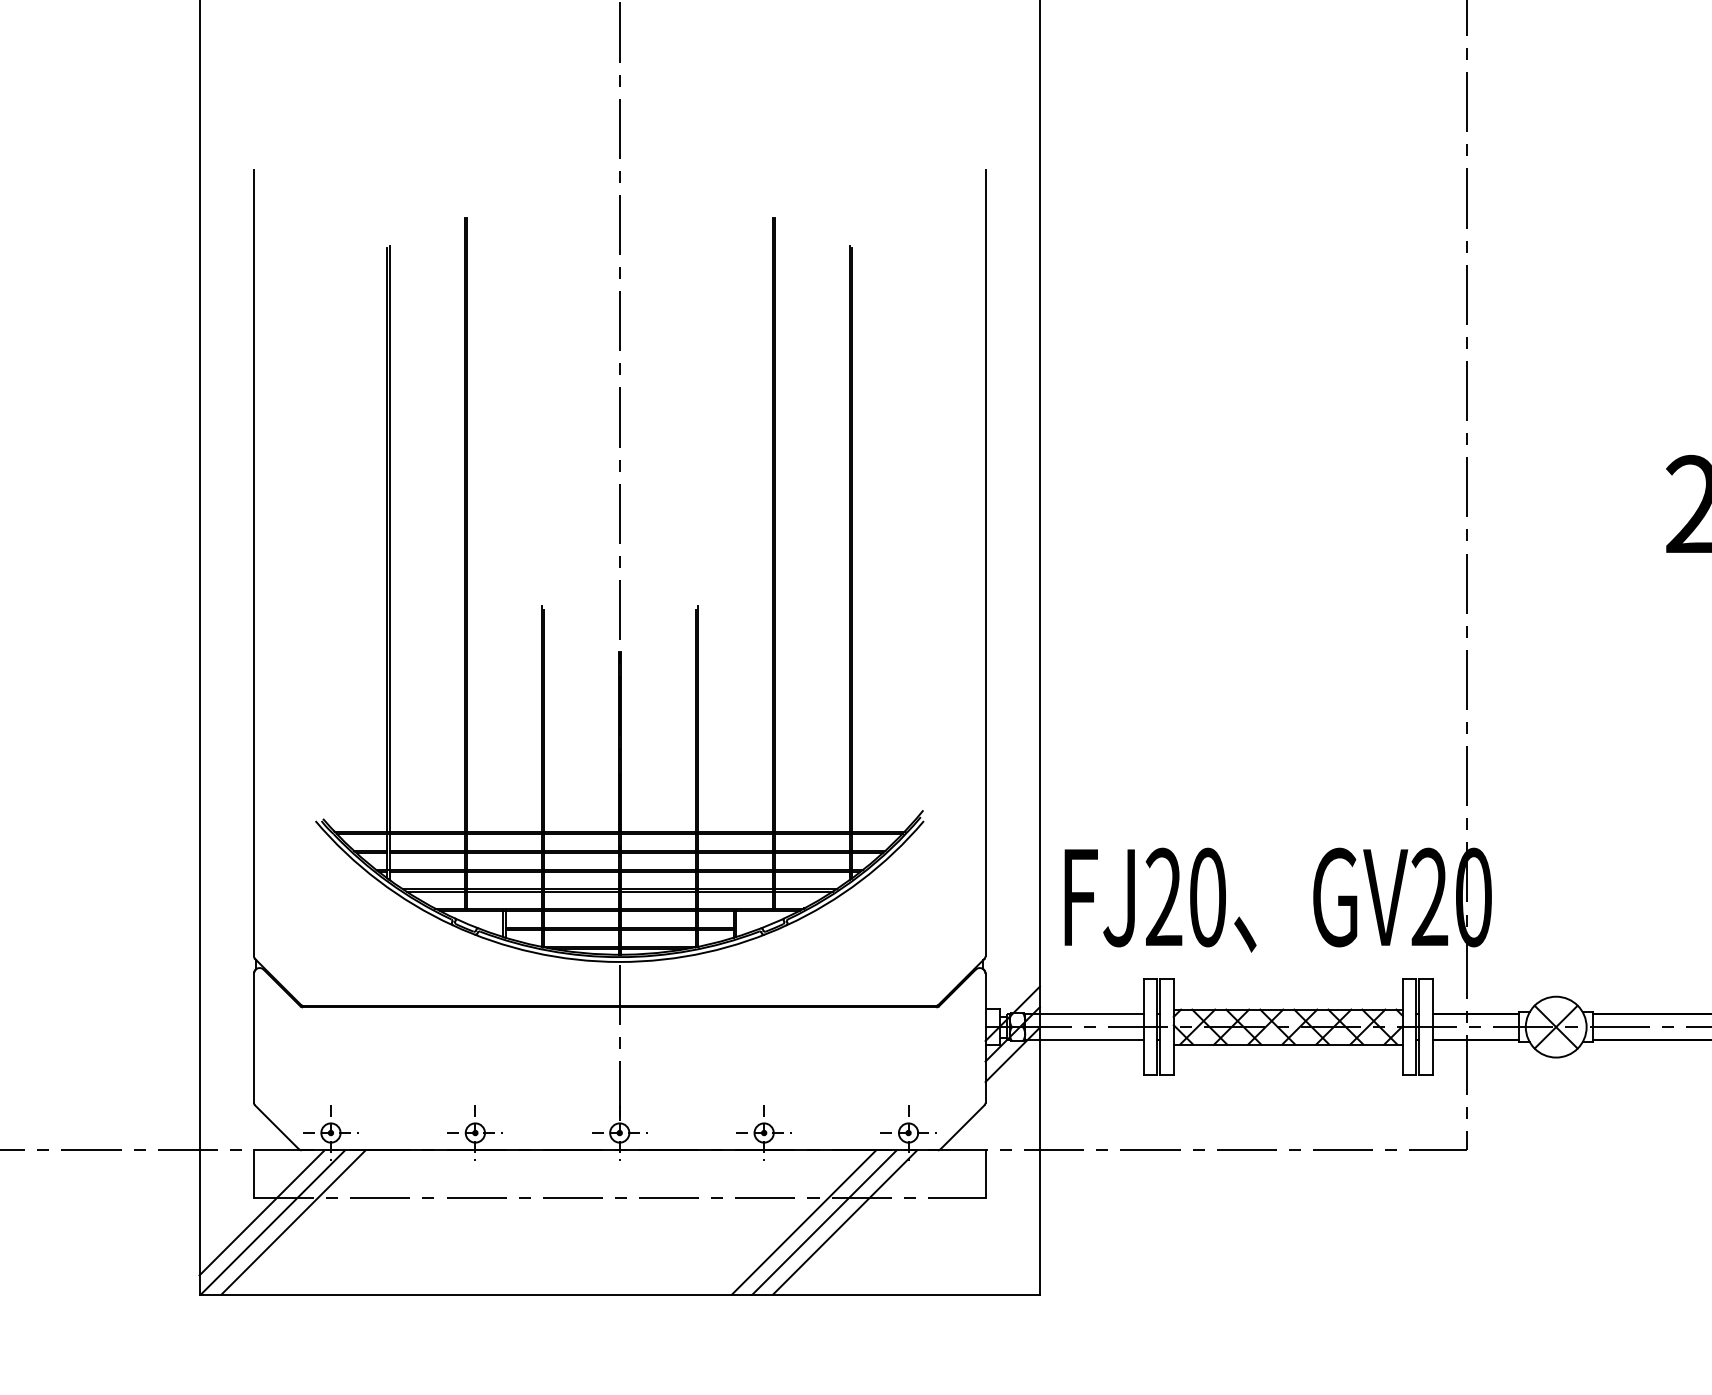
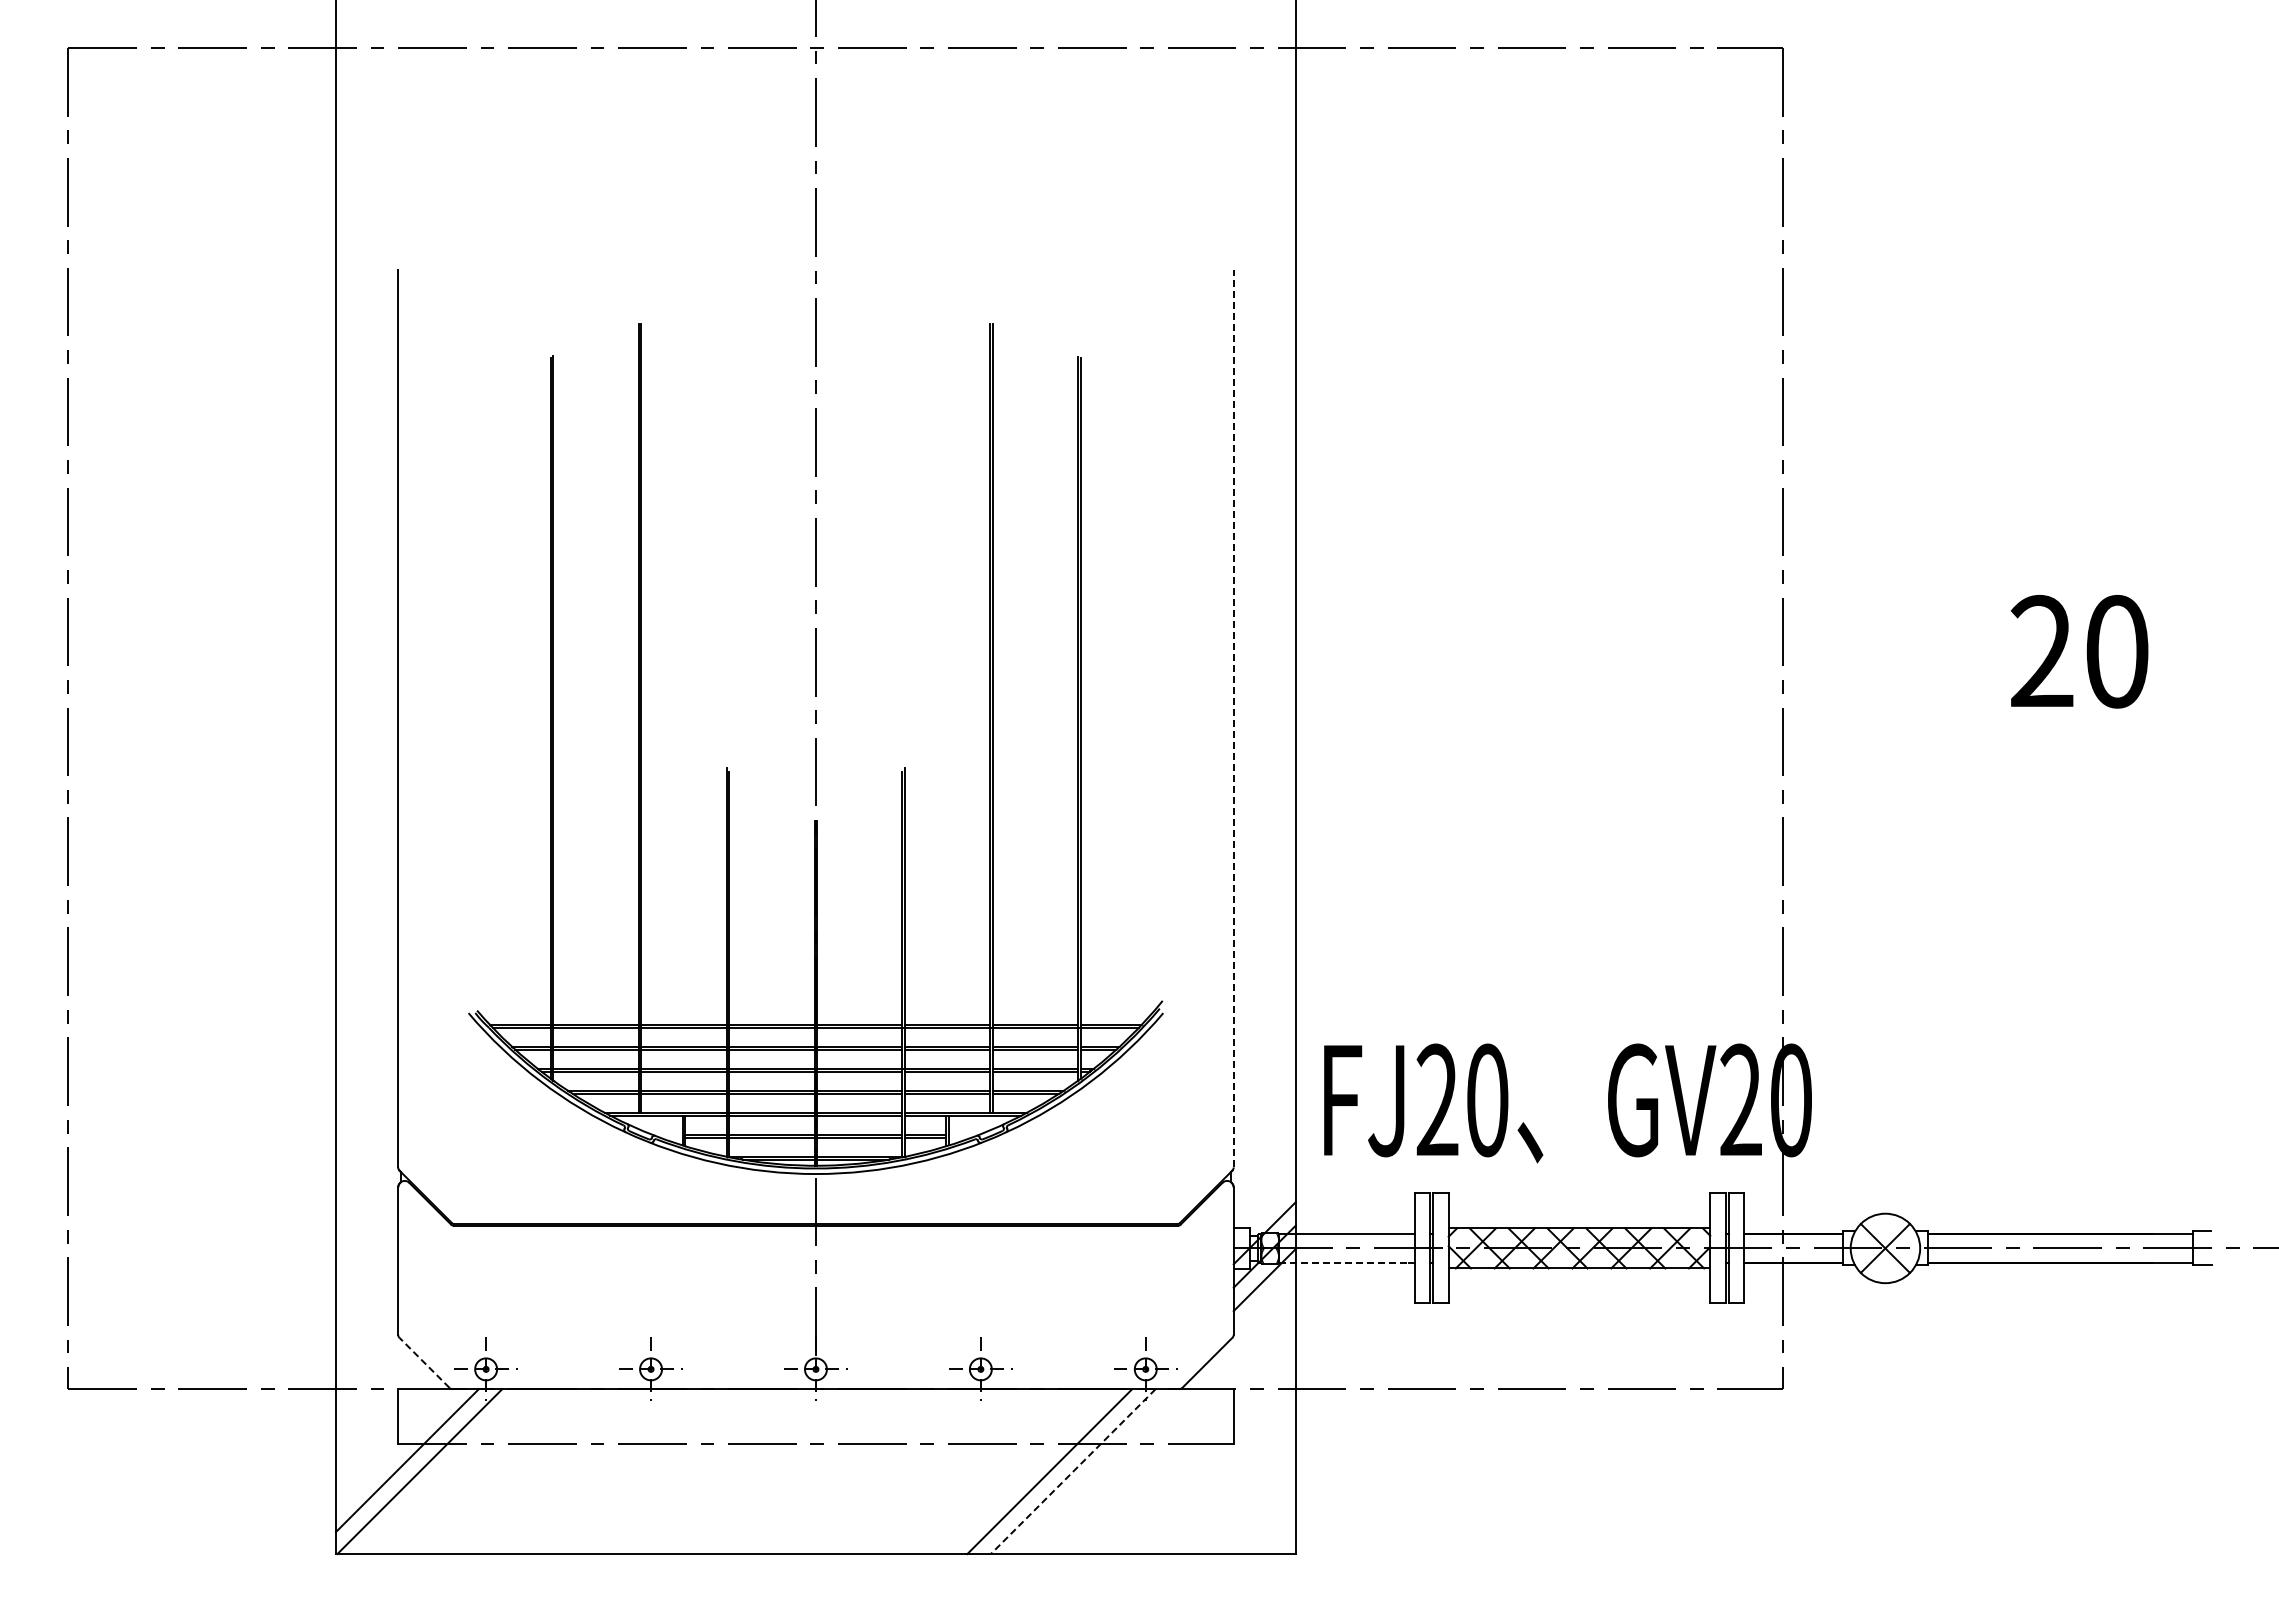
line: (985, 563) -> (1233, 718), solid -> dashed
line: (1082, 1040) -> (1344, 1263), solid -> dashed
line: (277, 1127) -> (424, 1362), solid -> dashed
line: (292, 1222) -> (442, 1471), removed
line: (803, 1222) -> (1025, 1471), removed
line: (845, 1222) -> (1073, 1471), solid -> dashed

